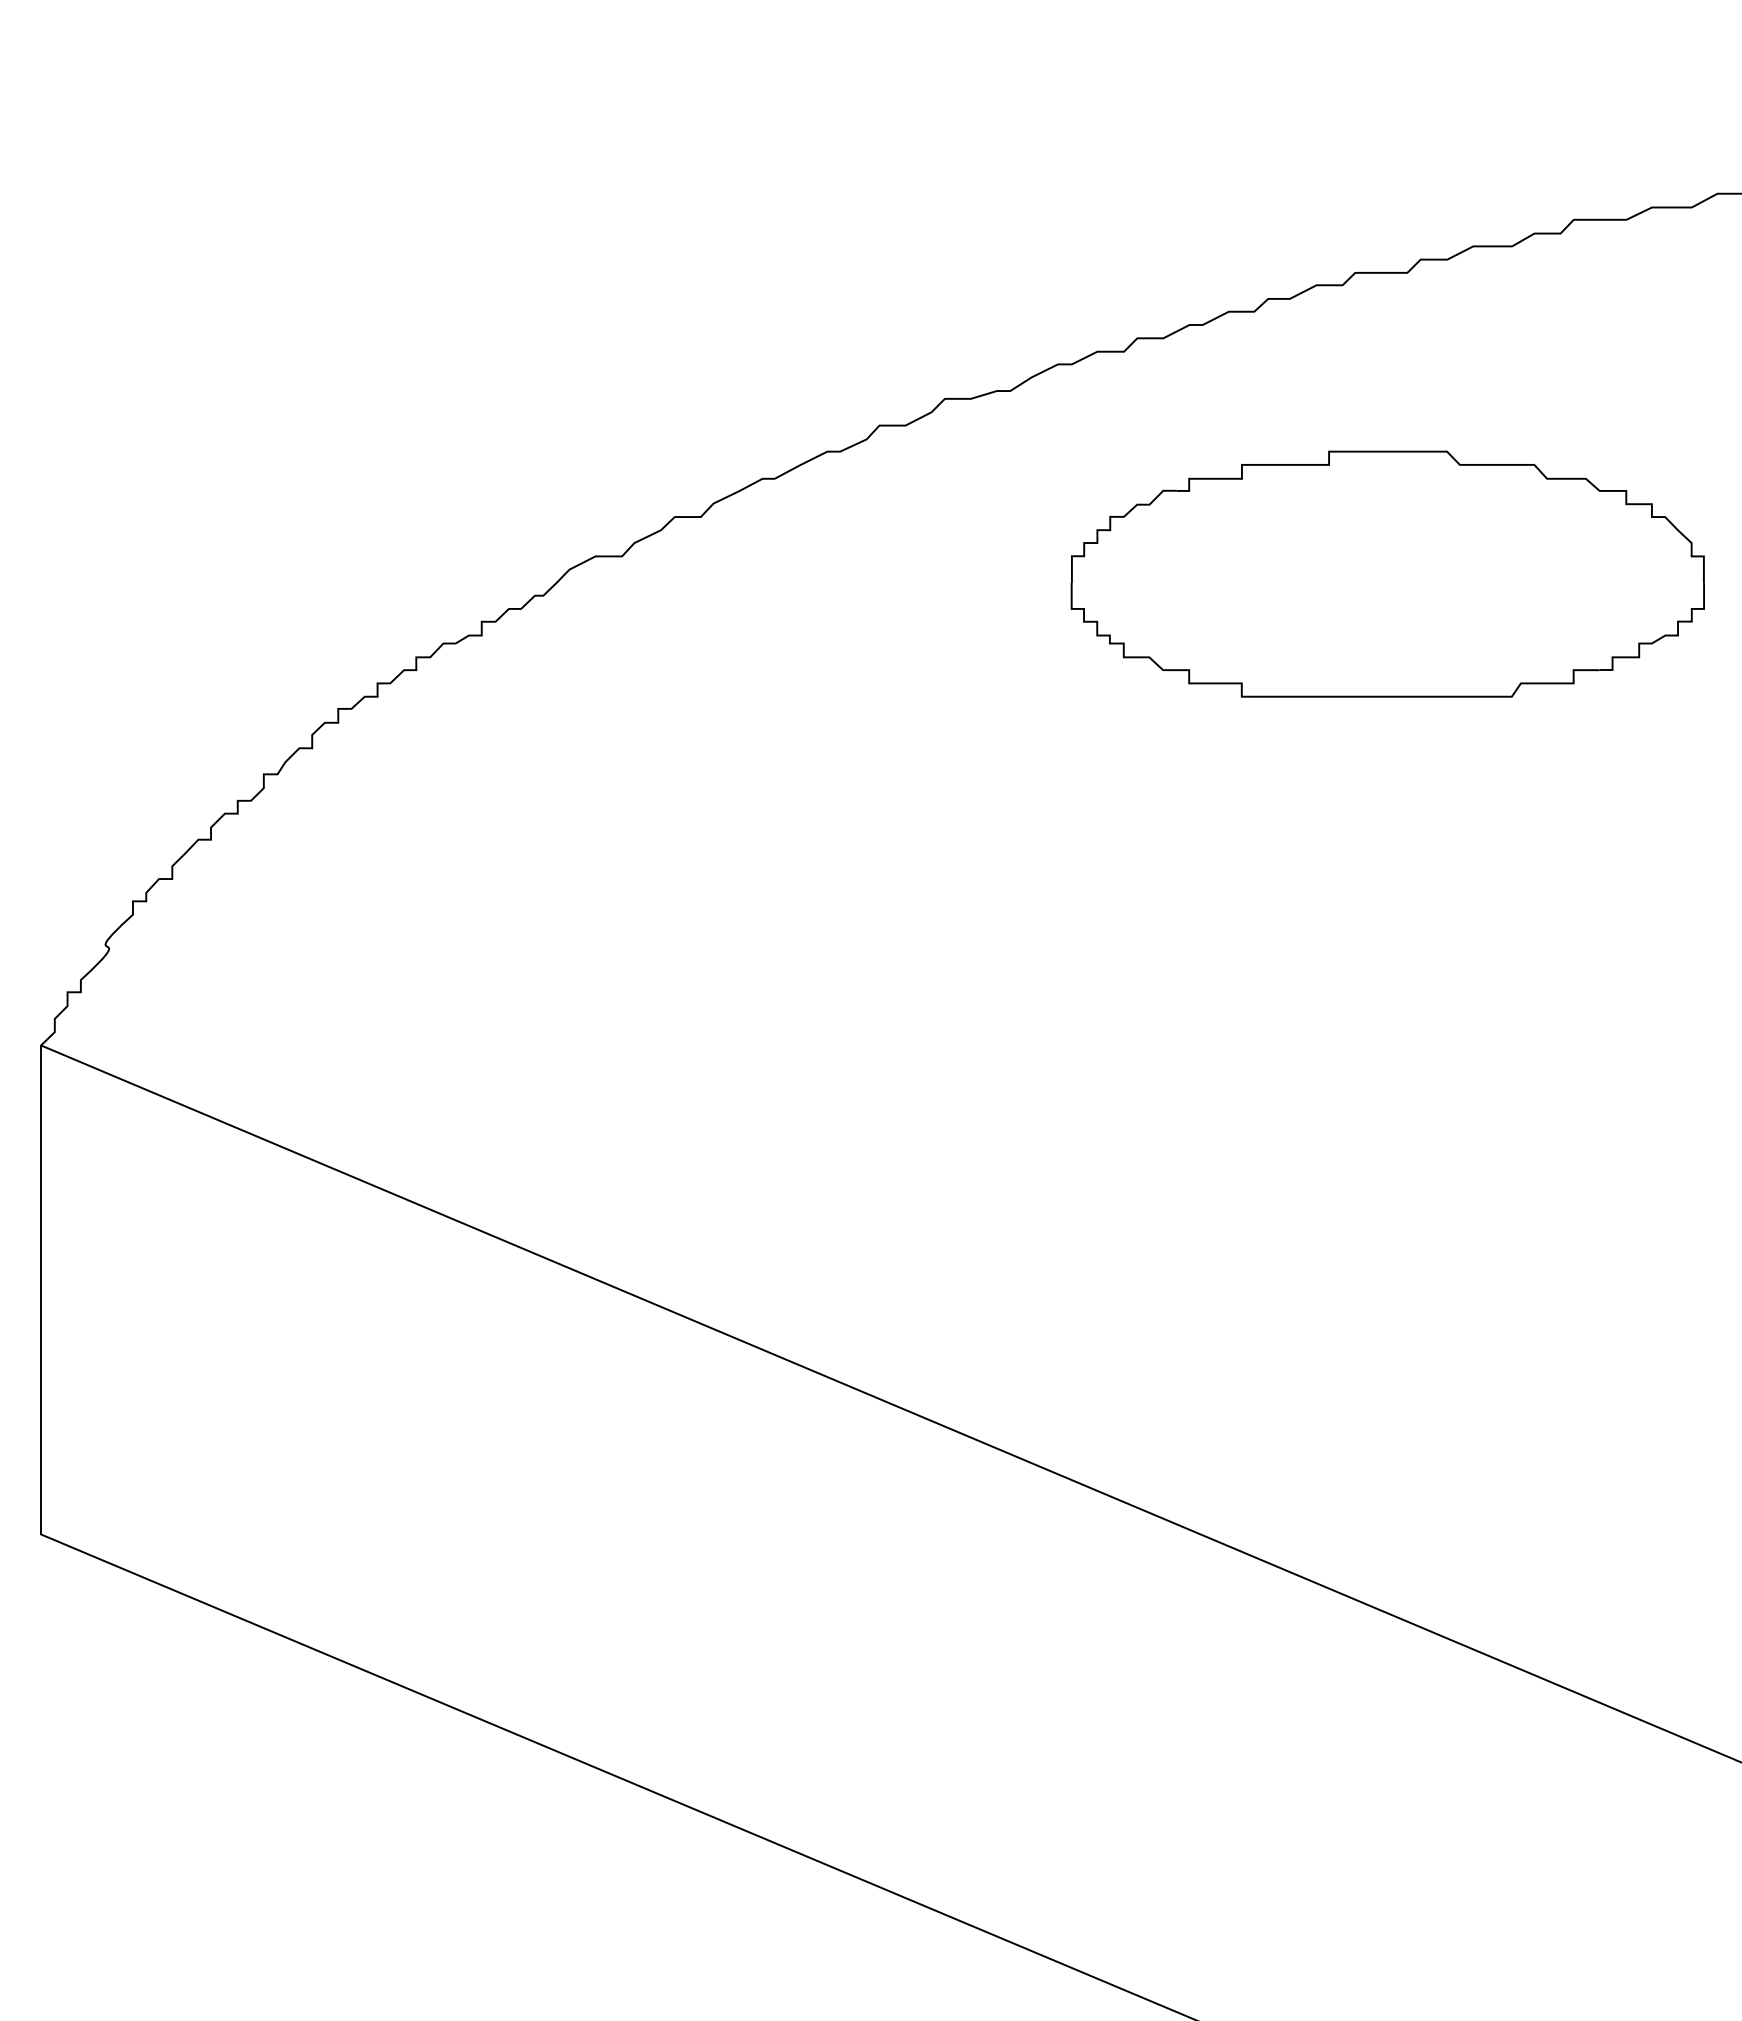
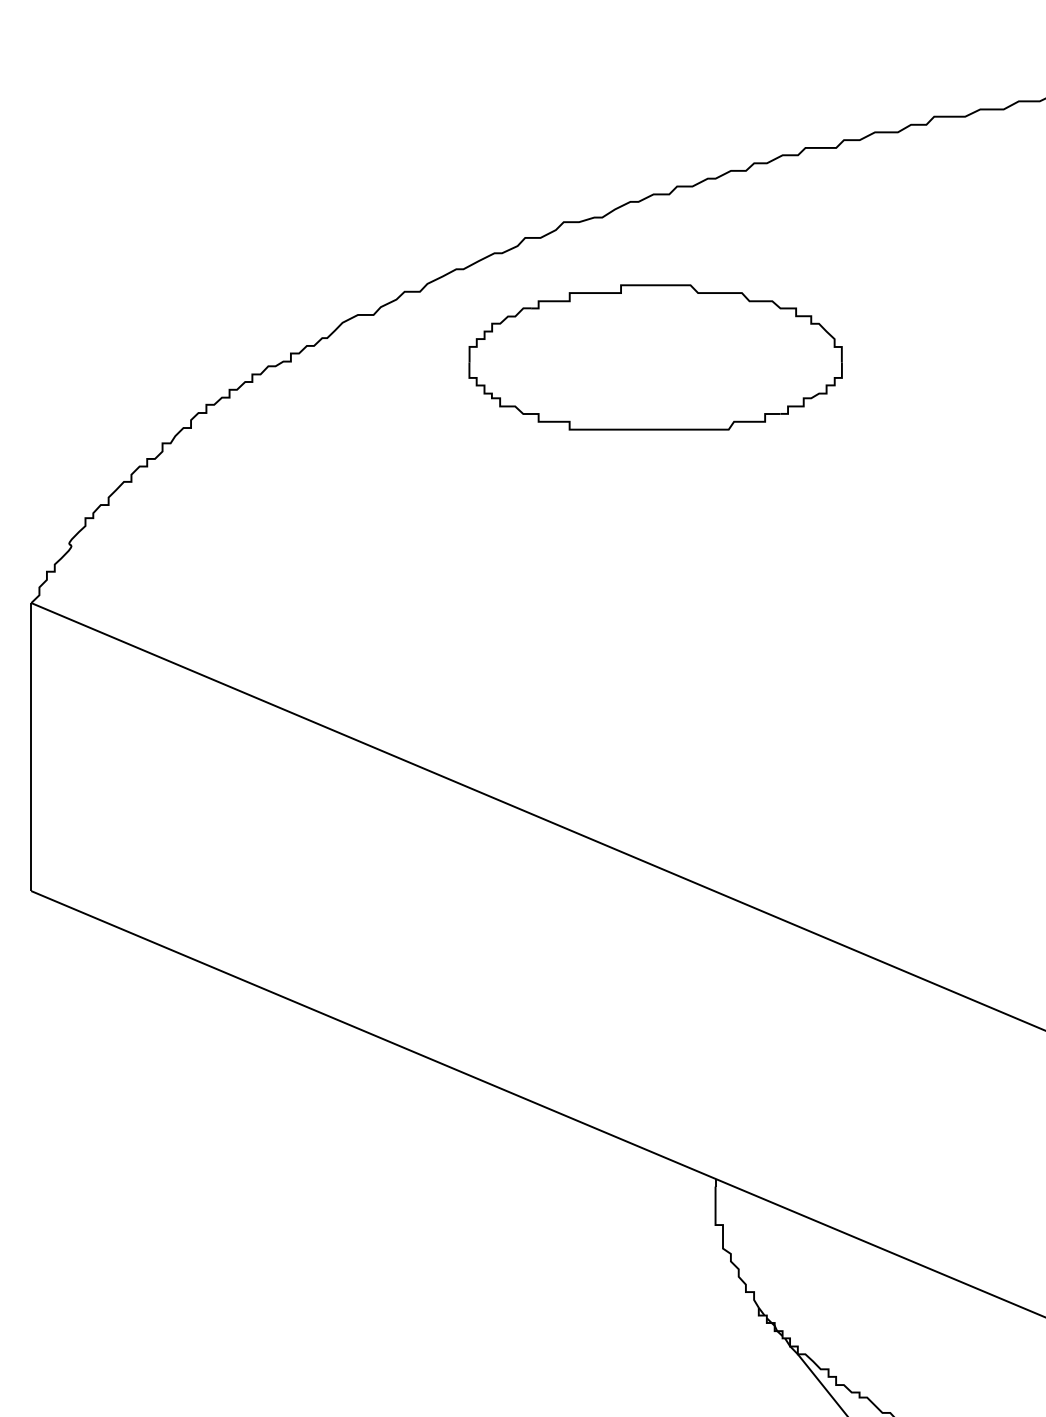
part: (1387, 574) -> (655, 357), moved

